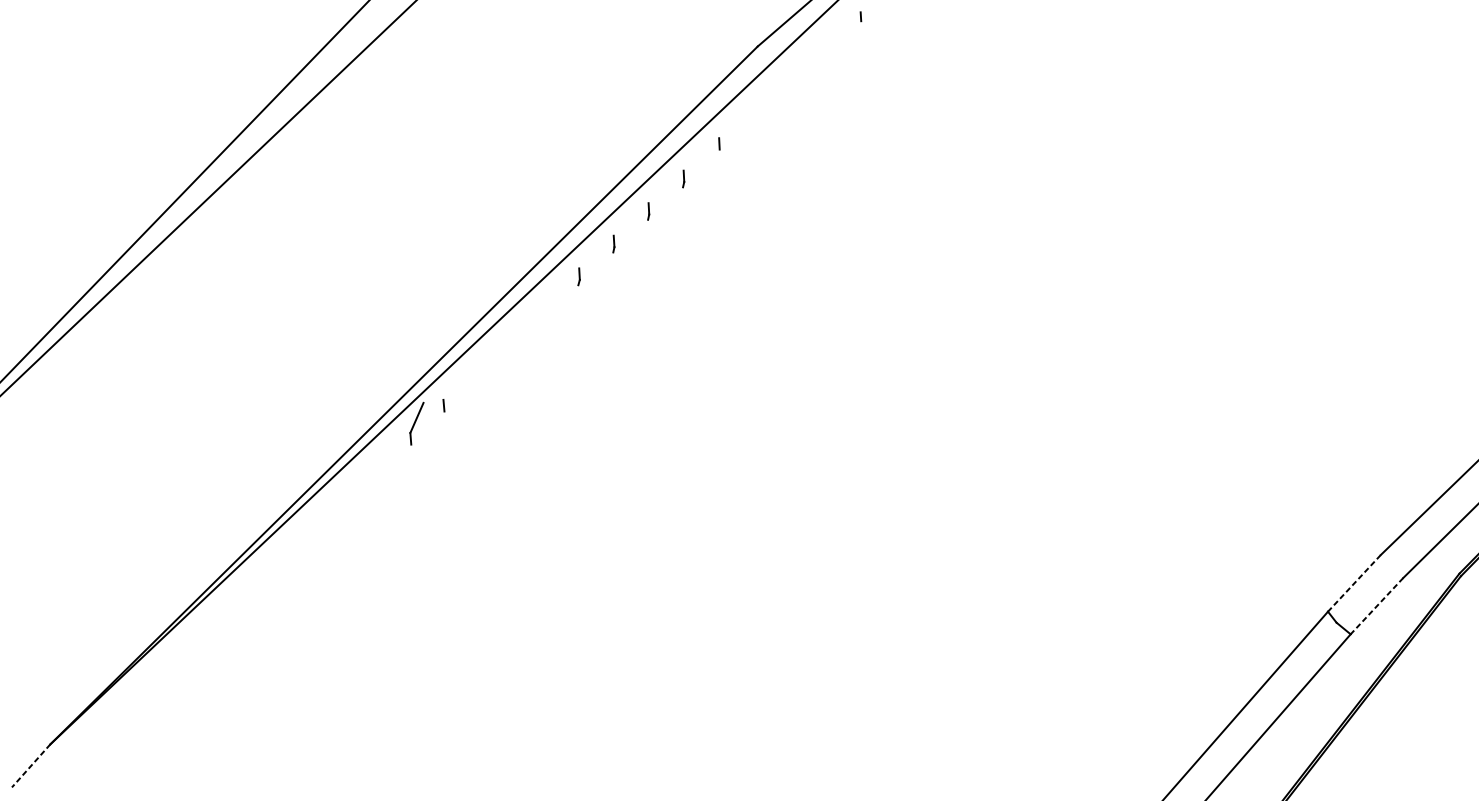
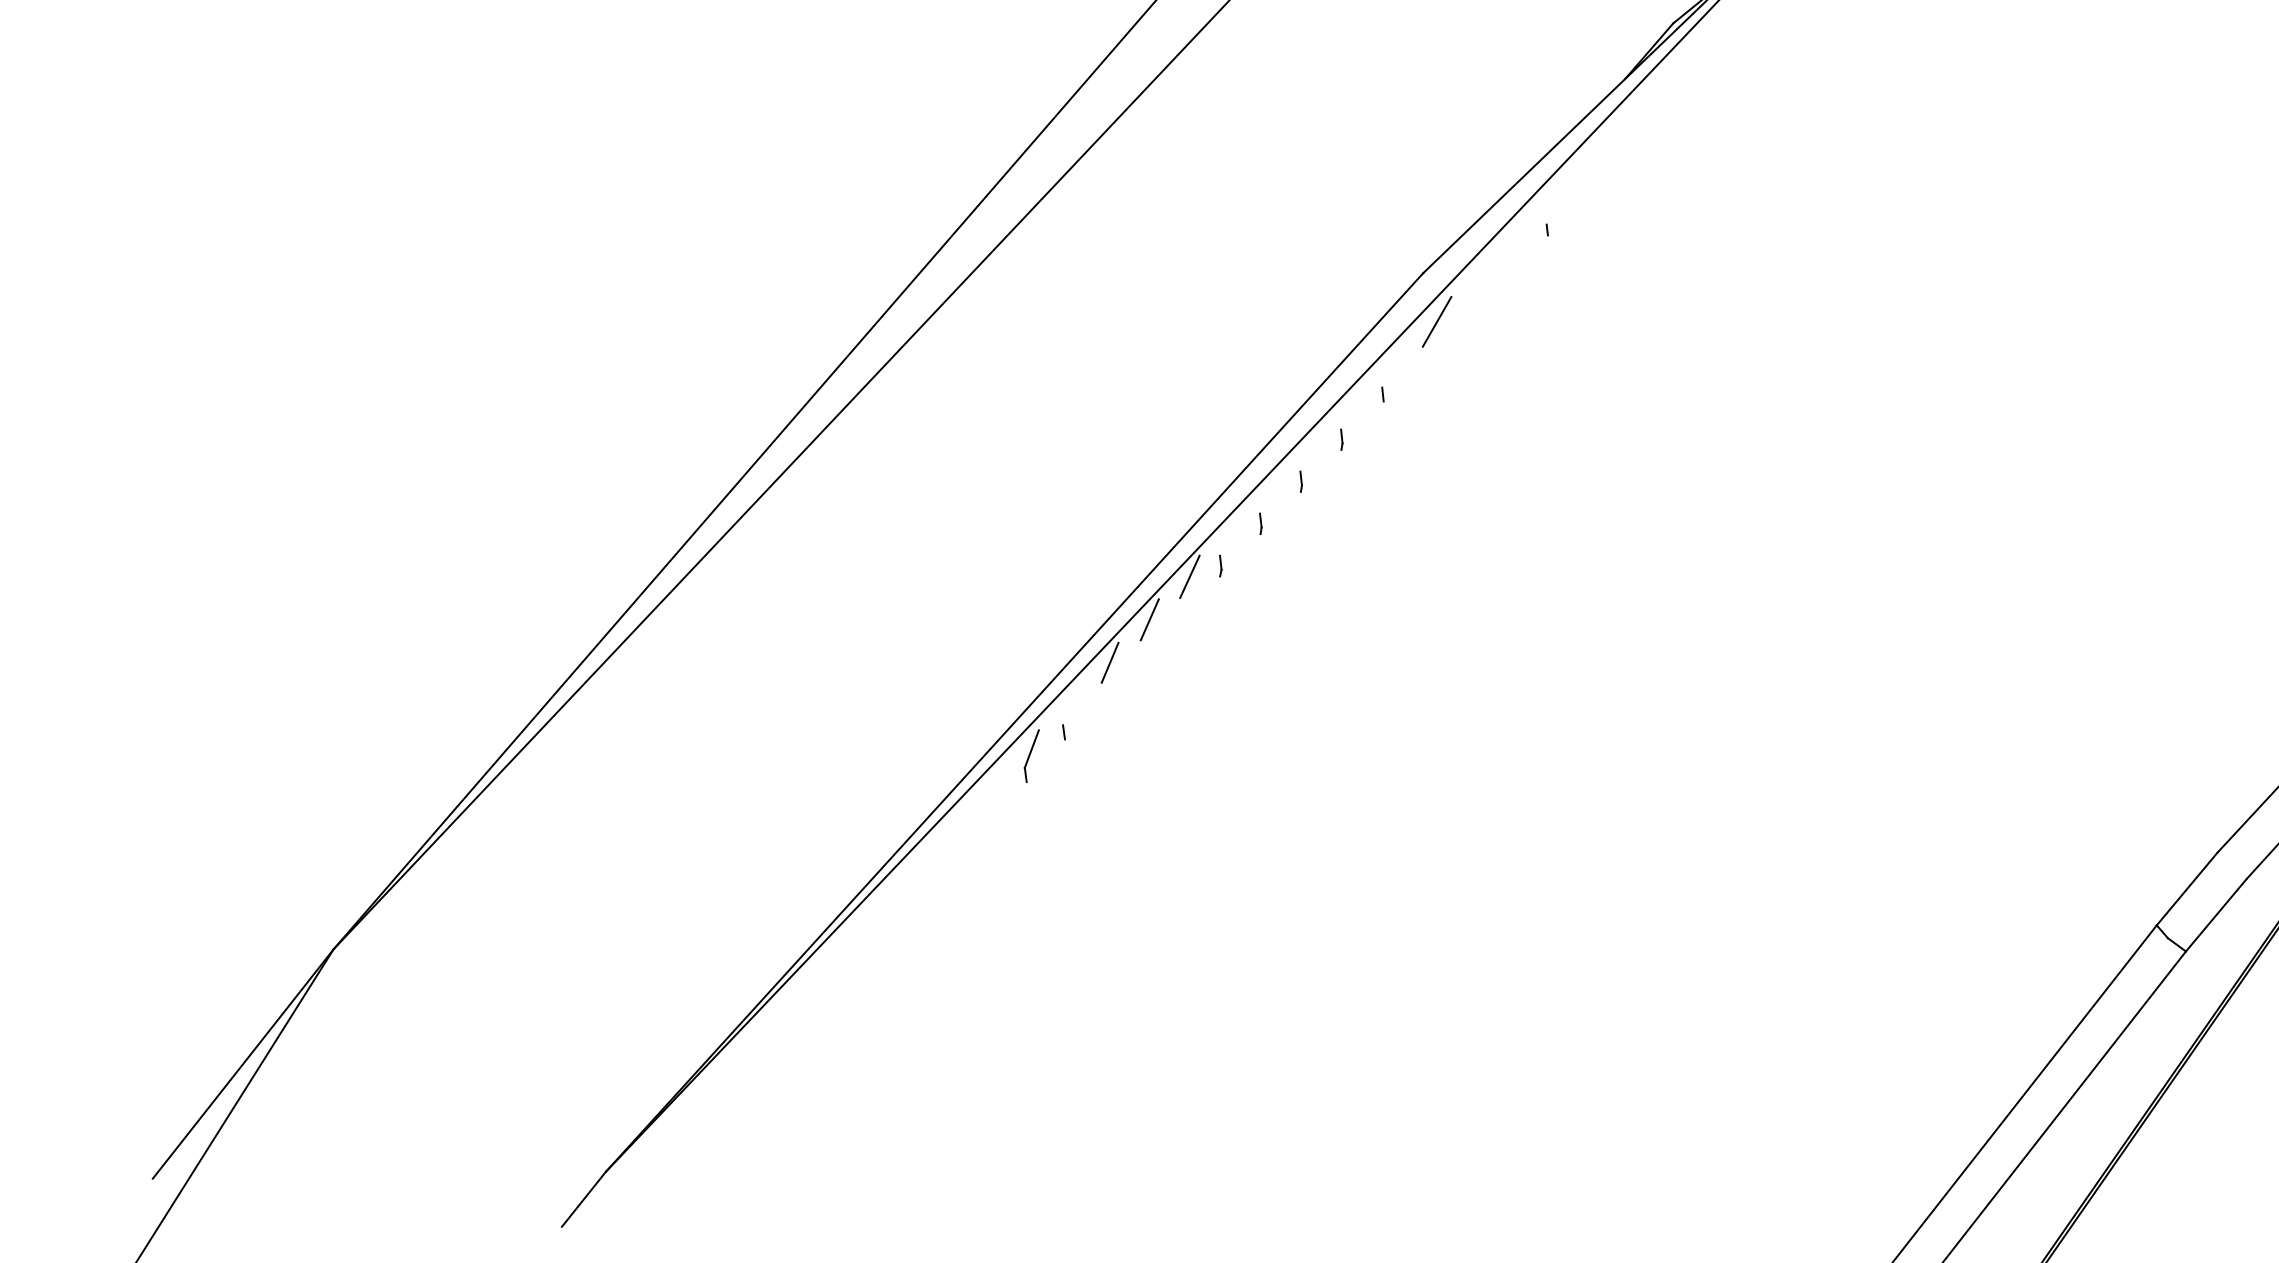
line: (766, 86) -> (1436, 321), added
line: (553, 283) -> (1189, 576), added
line: (518, 317) -> (1149, 619), added
line: (484, 350) -> (1109, 662), added
line: (1353, 583) -> (2186, 889), dashed -> solid
line: (1376, 606) -> (2215, 915), dashed -> solid
line: (30, 766) -> (583, 1199), dashed -> solid

